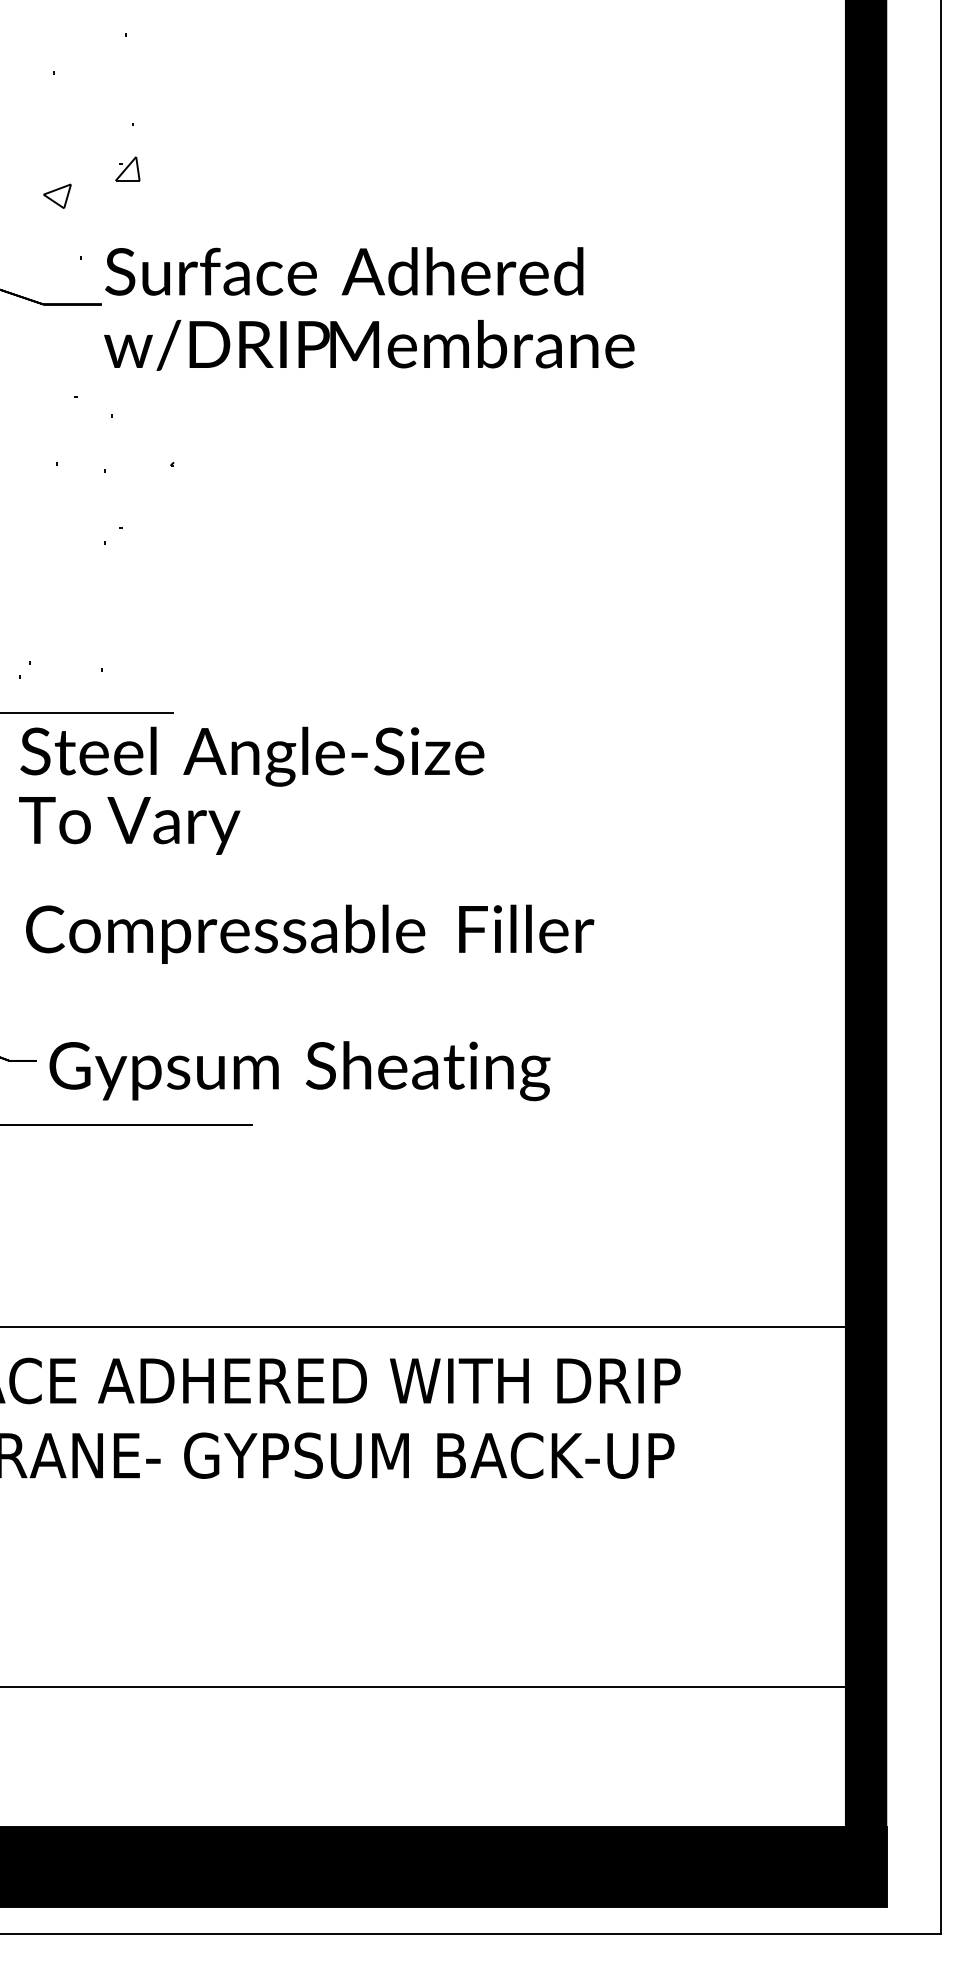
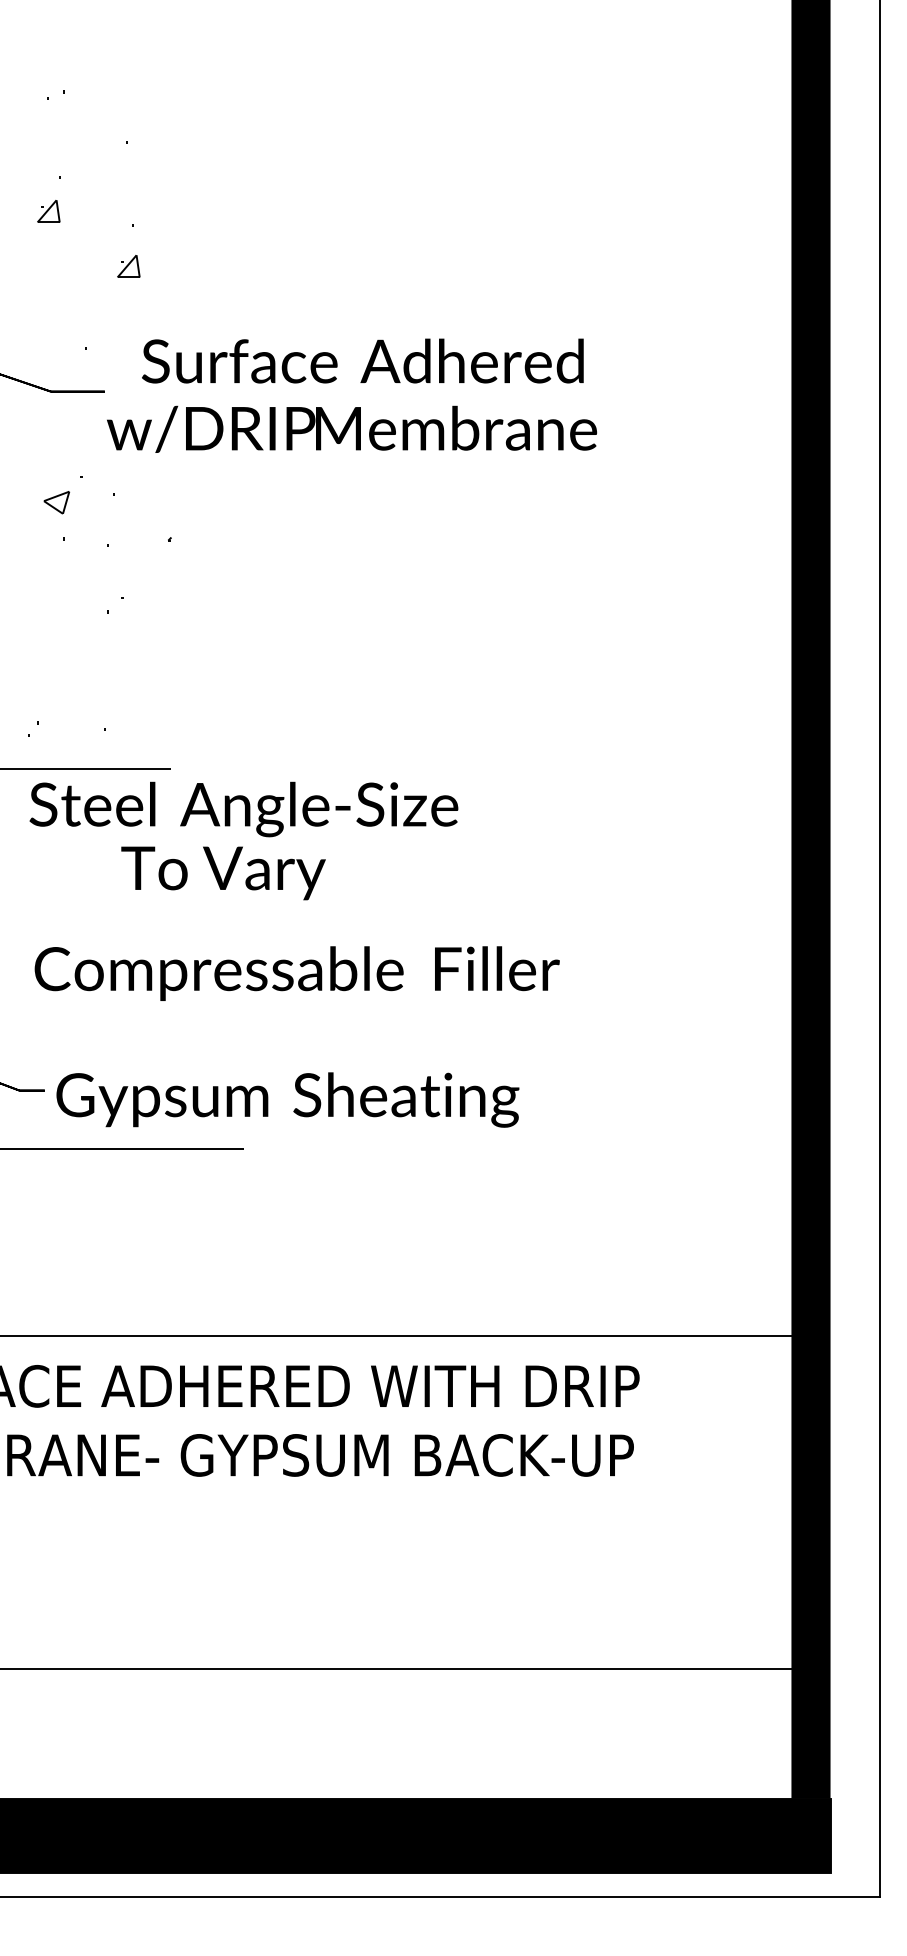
part: (40, 109) -> (48, 211), added
part: (57, 196) -> (56, 502), moved
text: (343, 270) -> (362, 360), moved
text: (129, 825) -> (223, 873), moved

